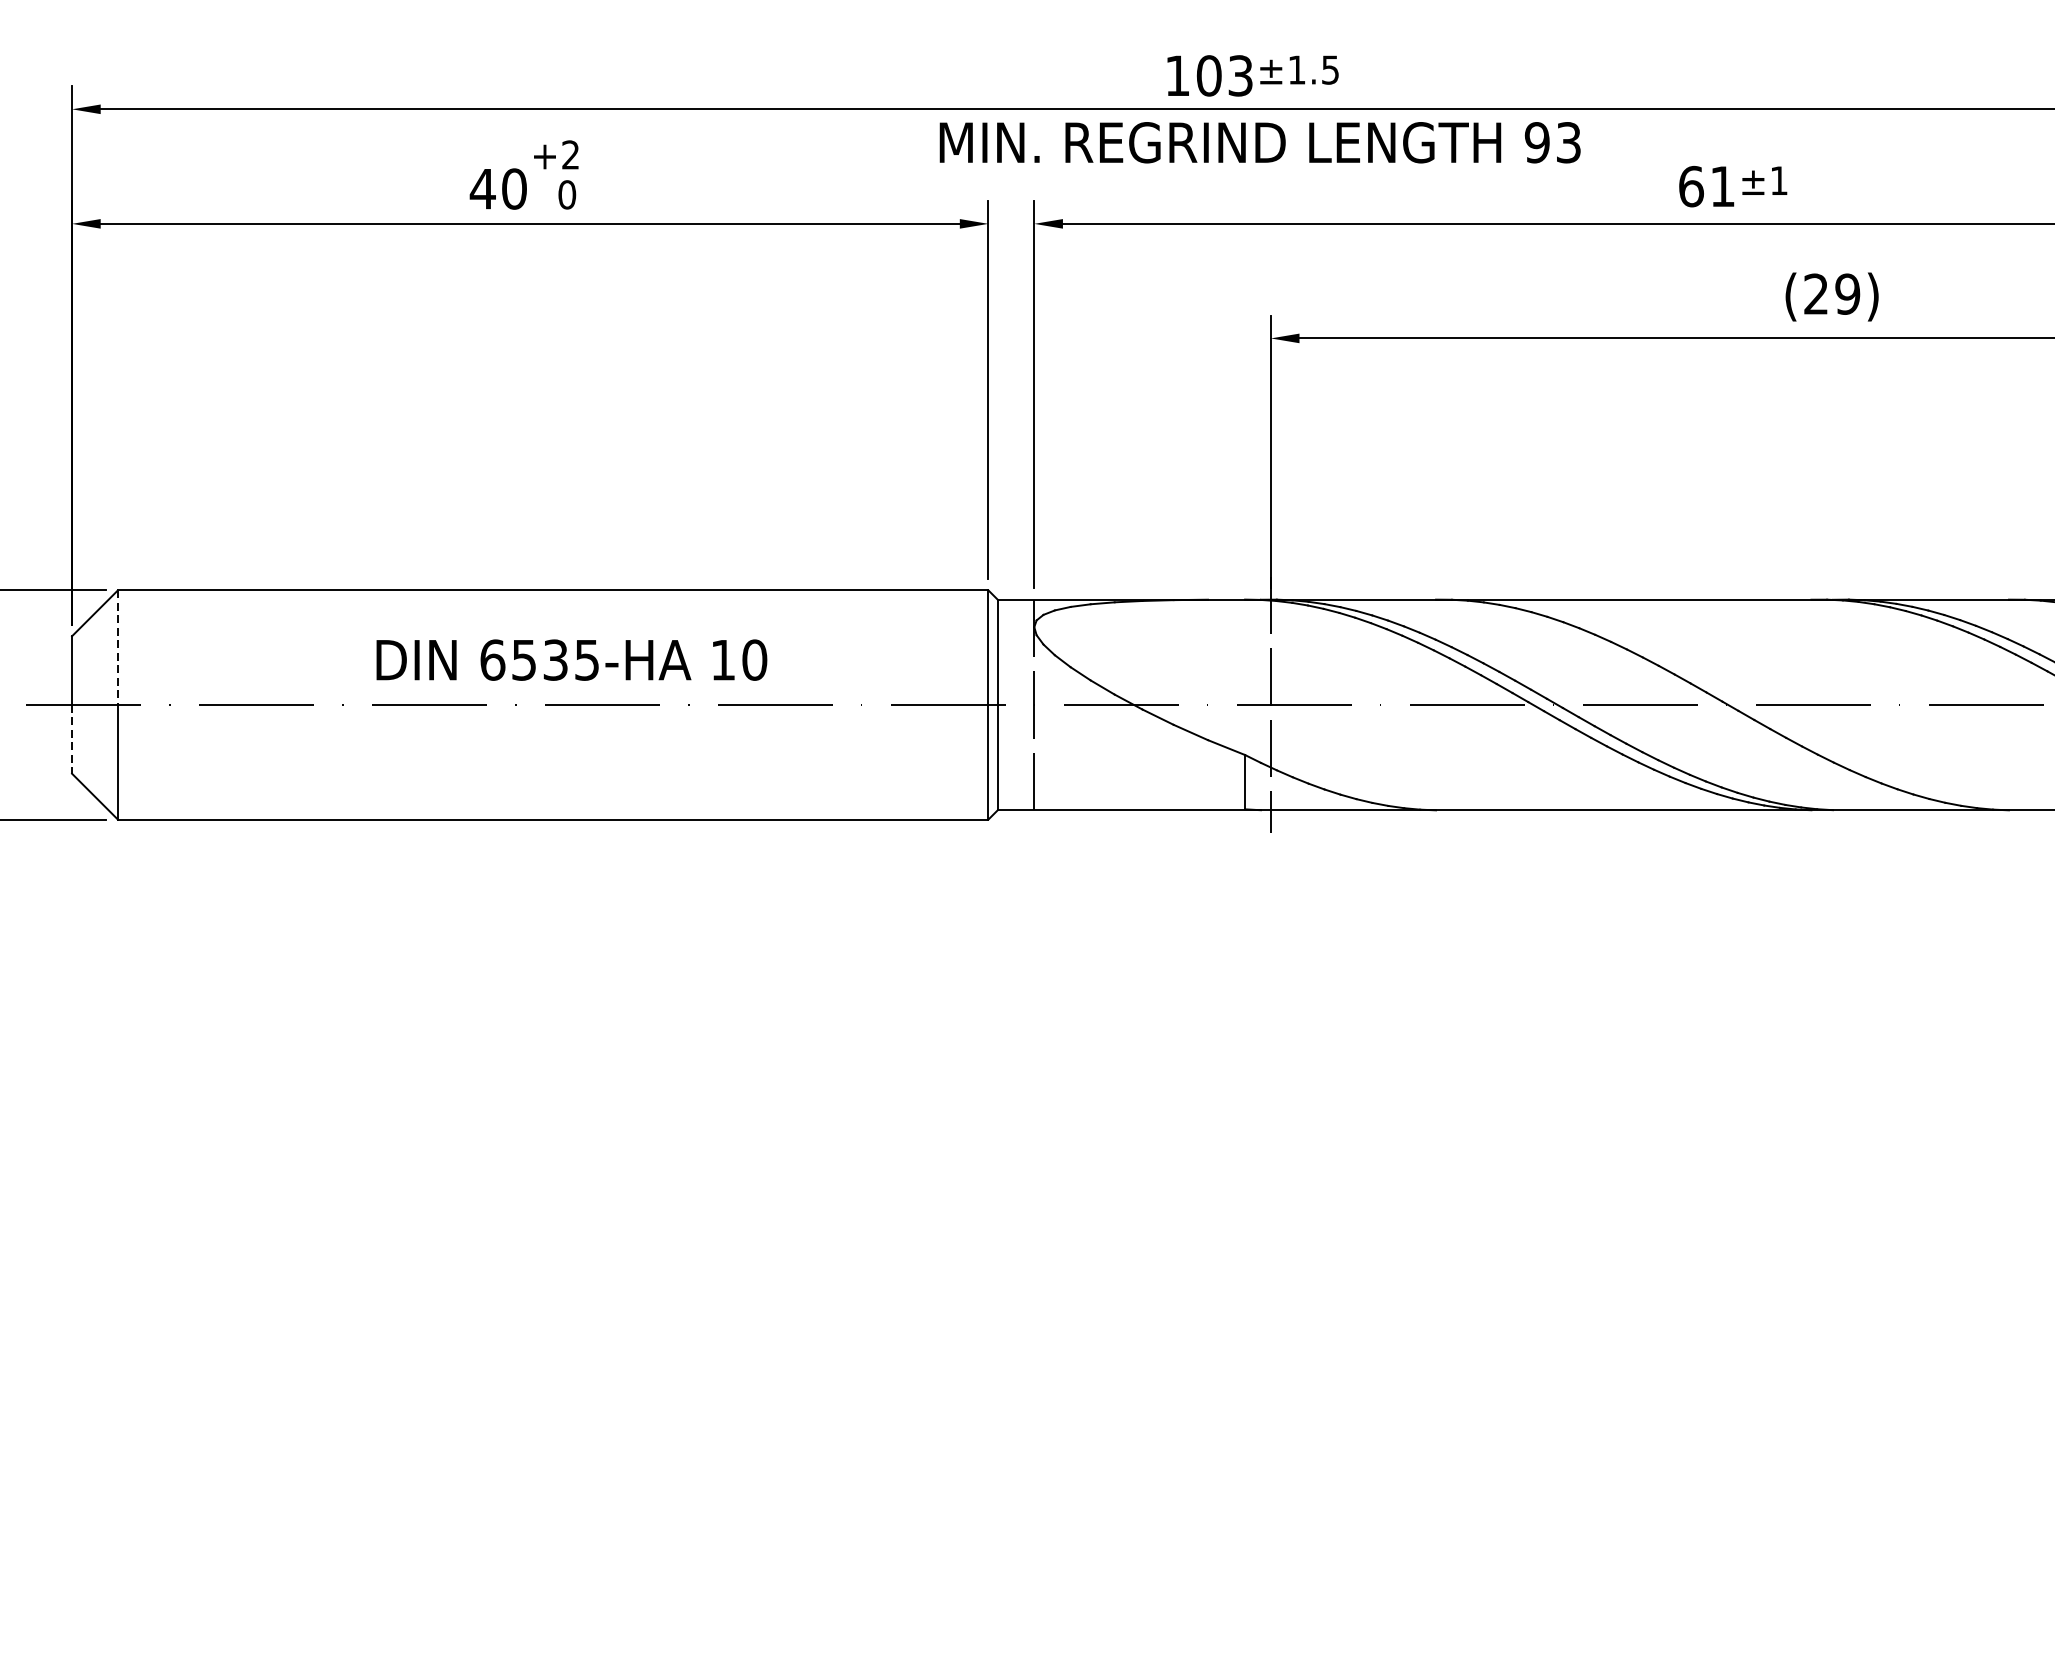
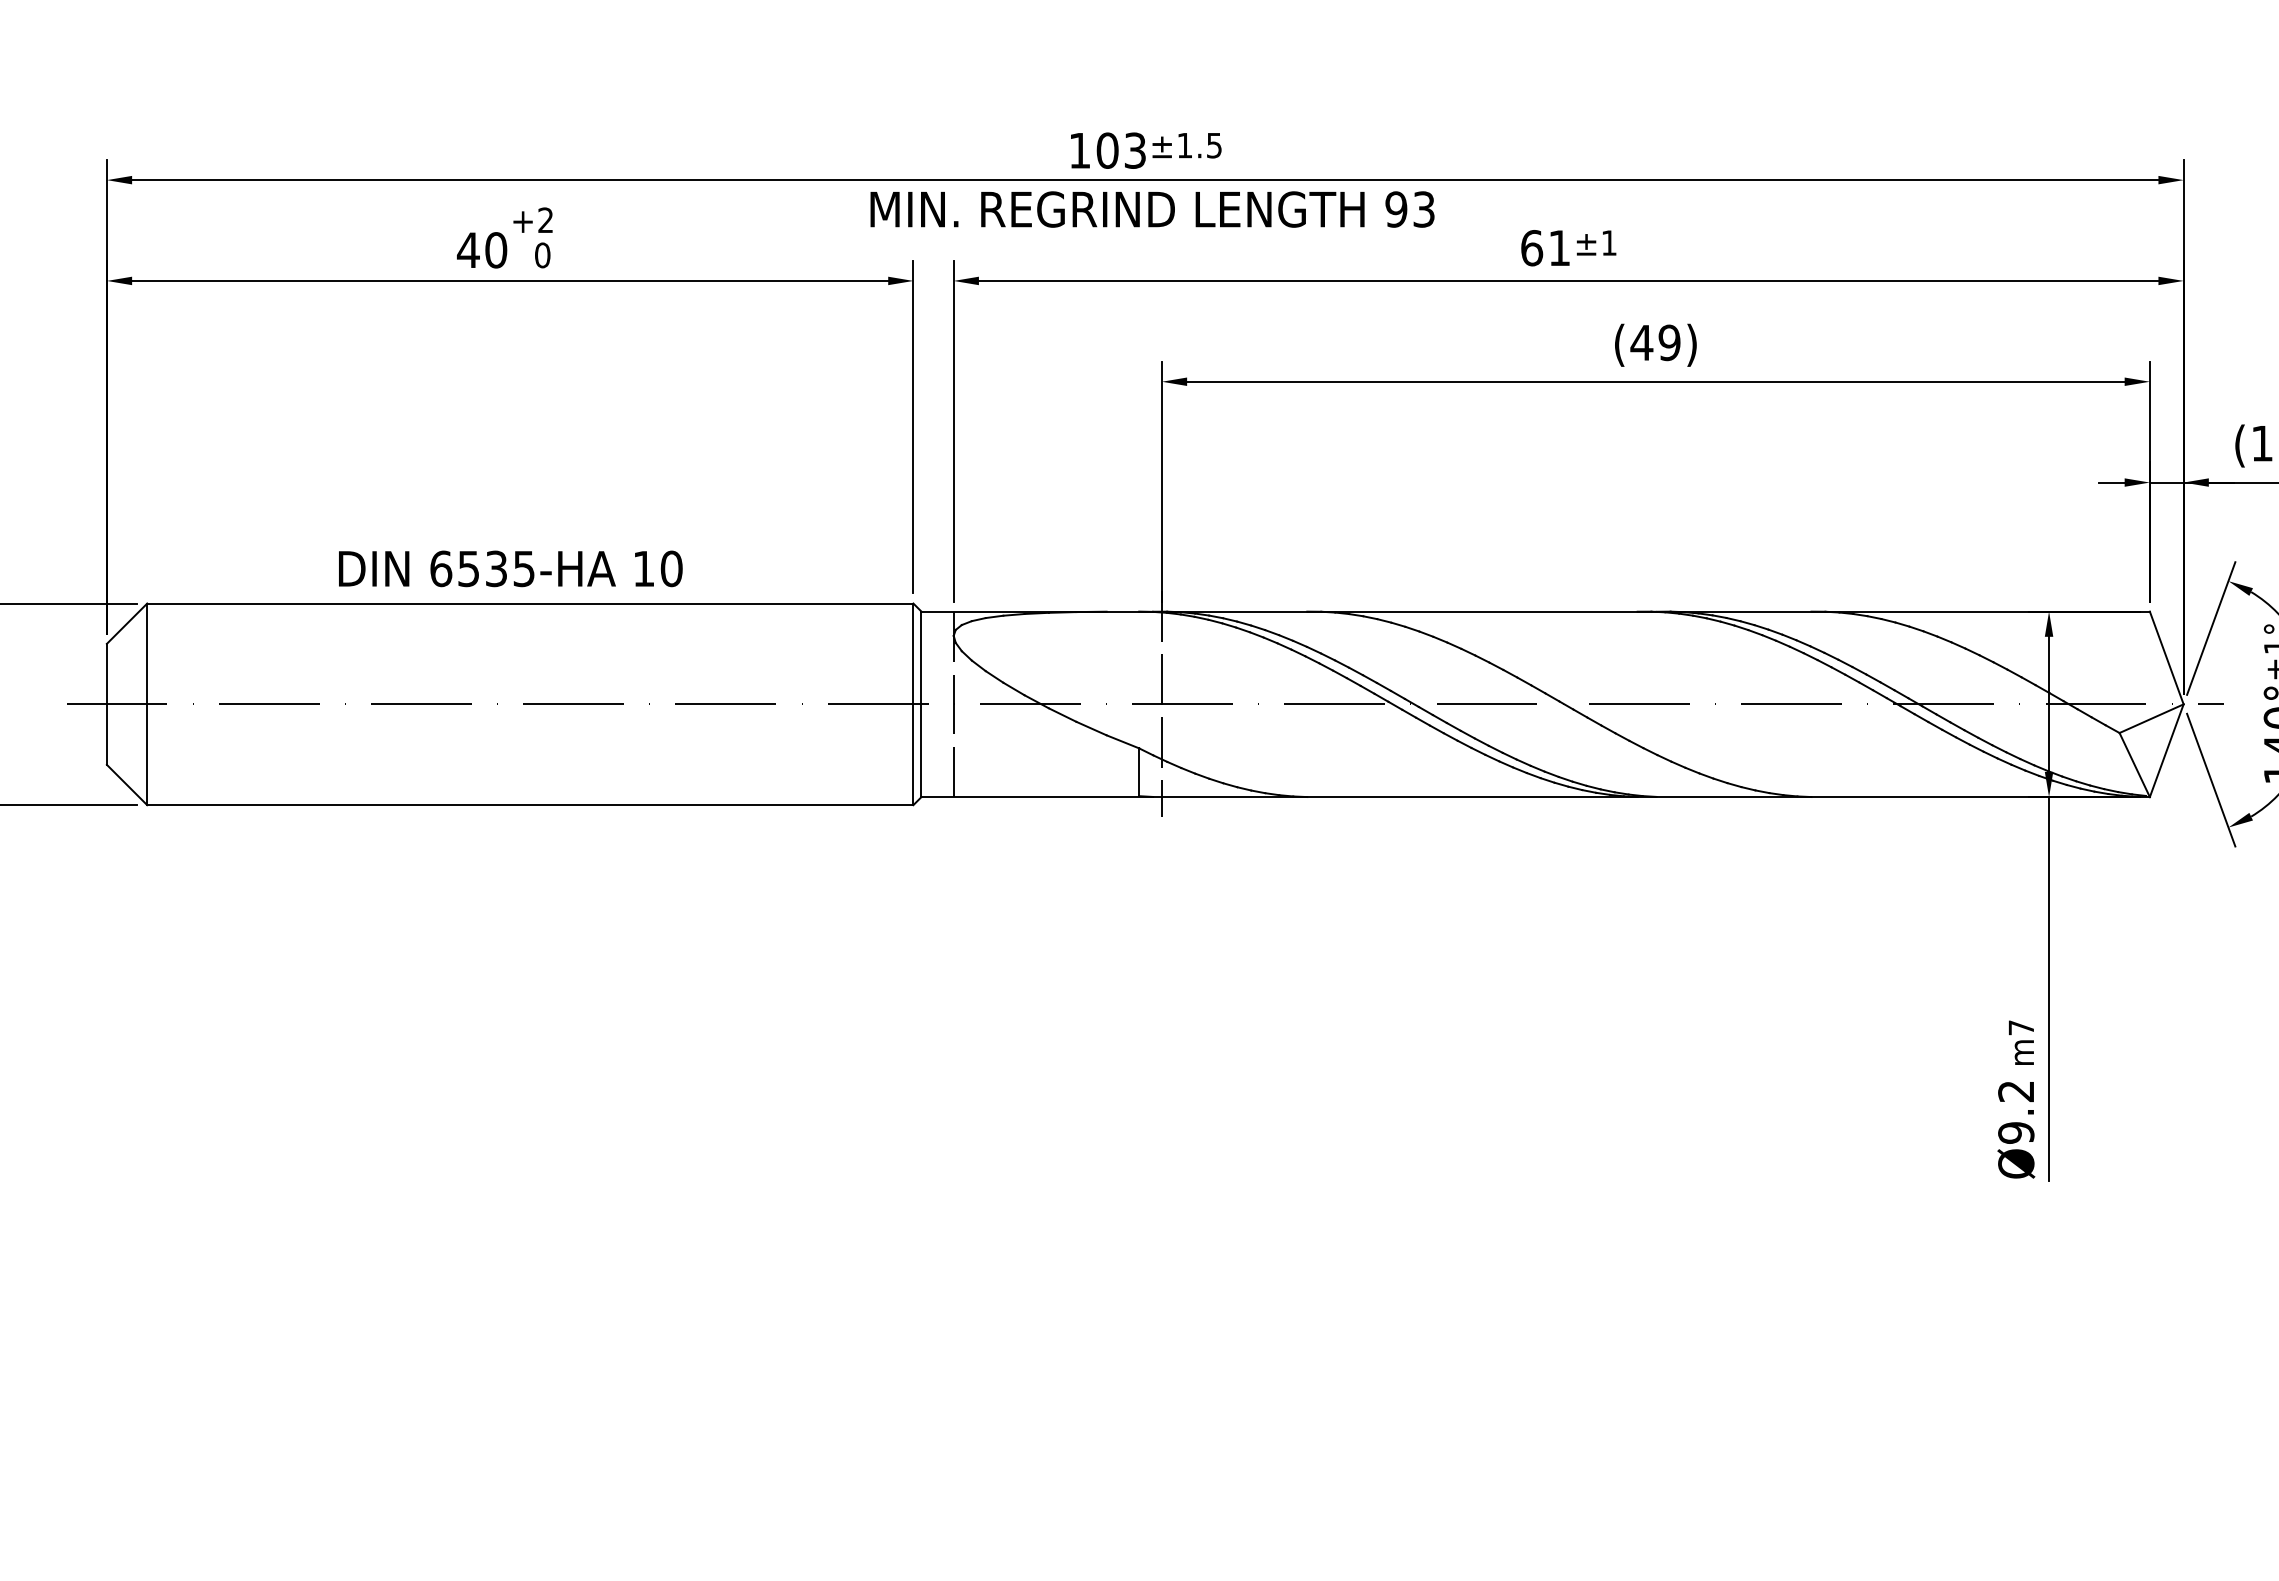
text: (1815, 293) -> (1641, 342), (29) -> (49)
line: (118, 648) -> (147, 654), dashed -> solid
text: (571, 659) -> (510, 568), moved
line: (71, 740) -> (106, 735), dashed -> solid

